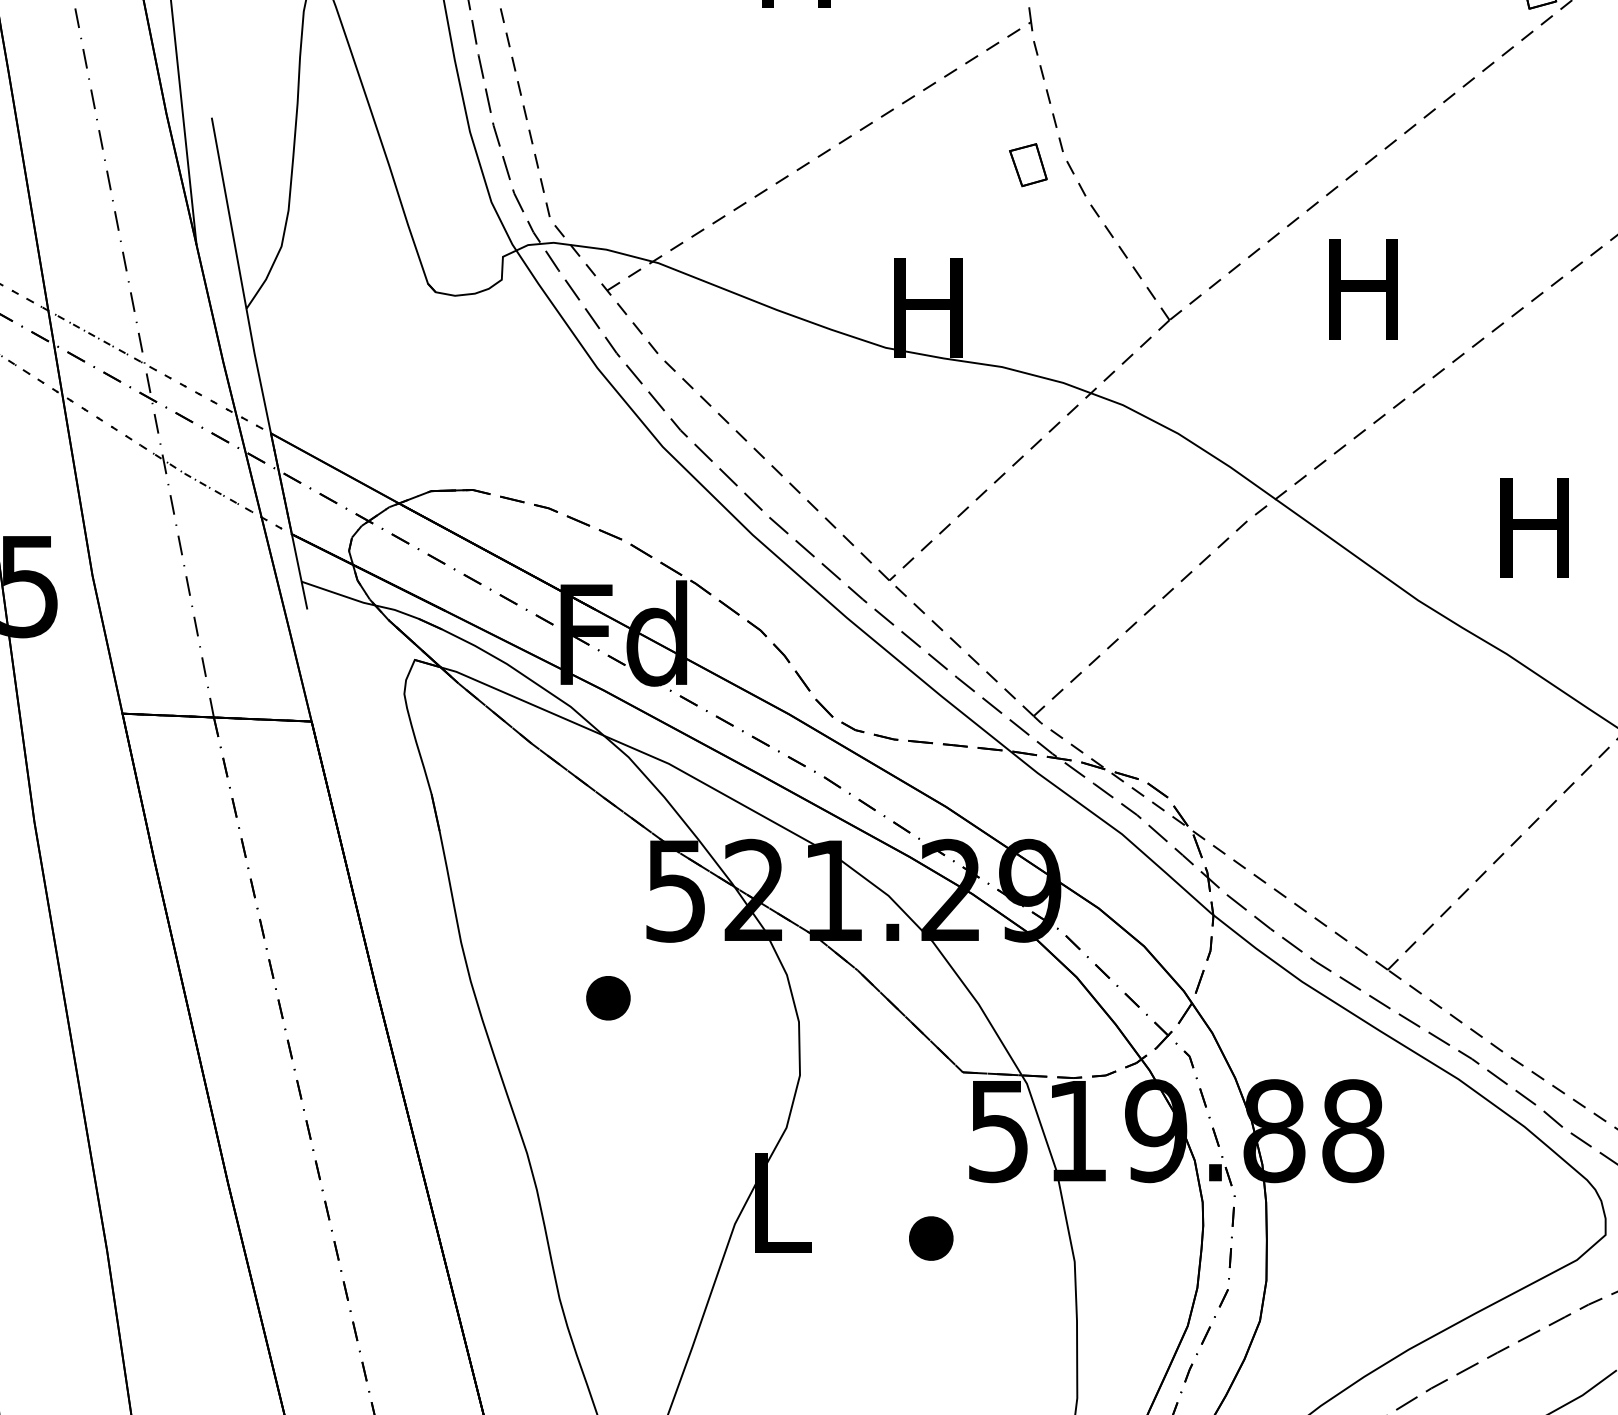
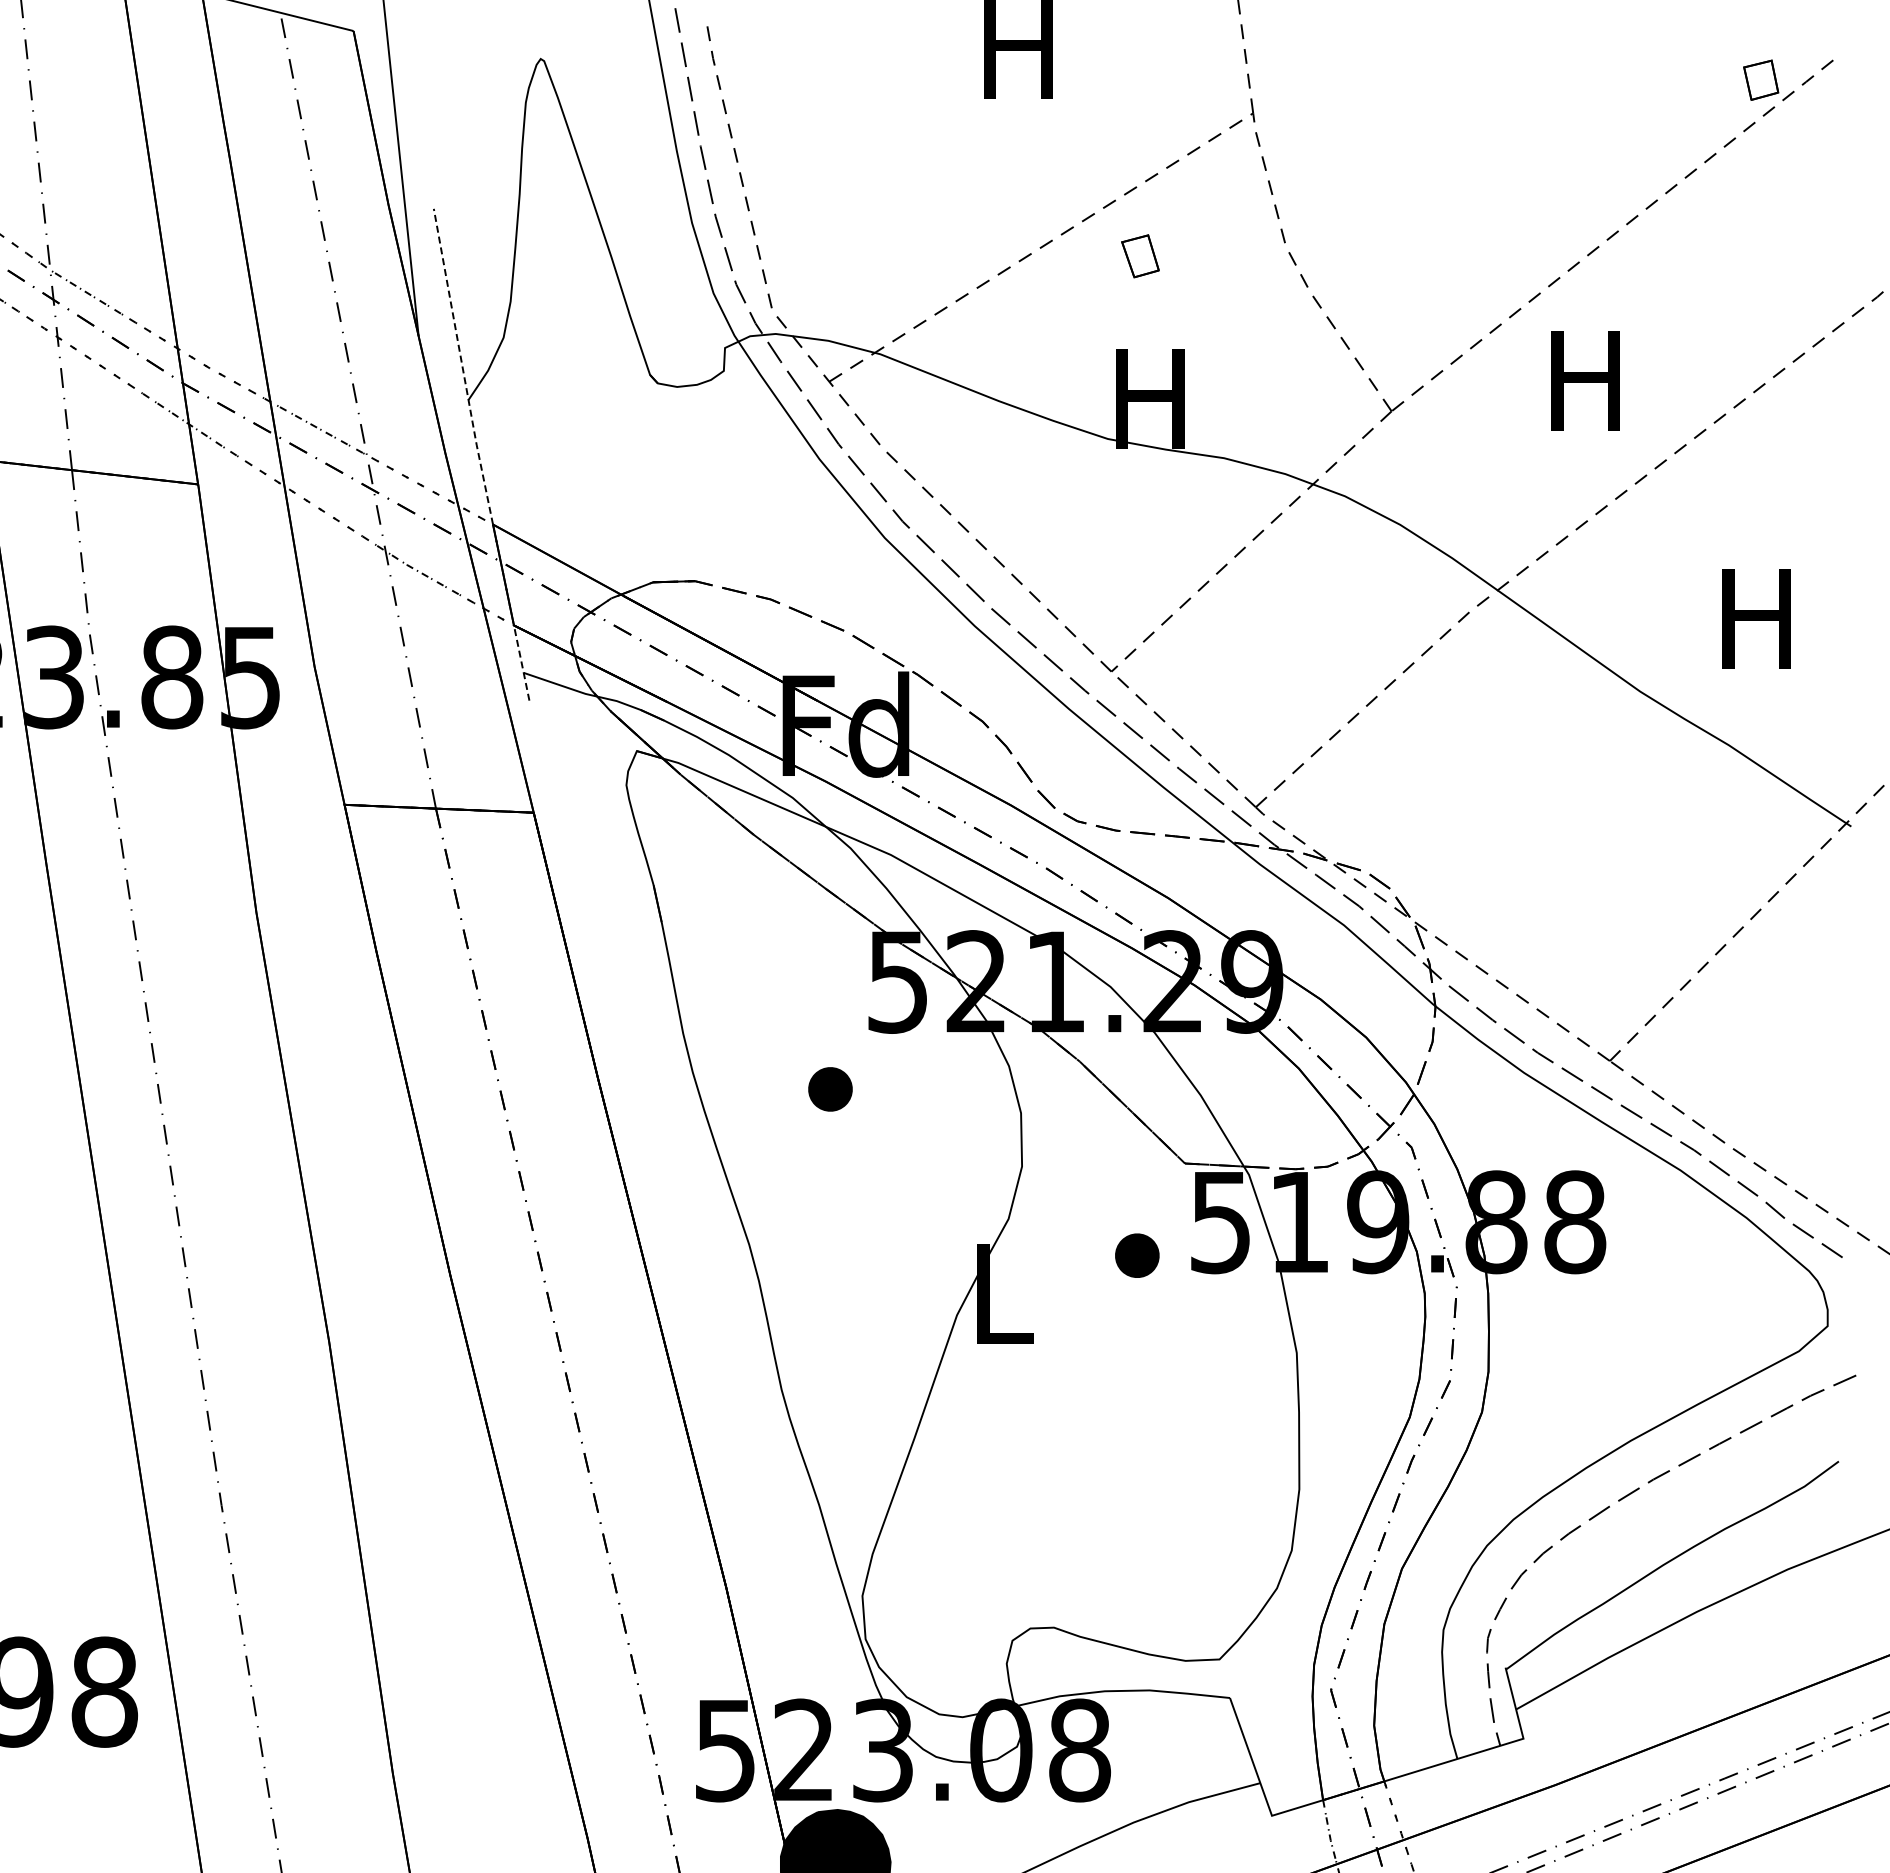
part: (1028, 165) -> (1140, 256), moved
line: (240, 276) -> (462, 367), solid -> dashed
line: (299, 571) -> (521, 662), solid -> dashed
part: (931, 1238) -> (1137, 1255), moved

